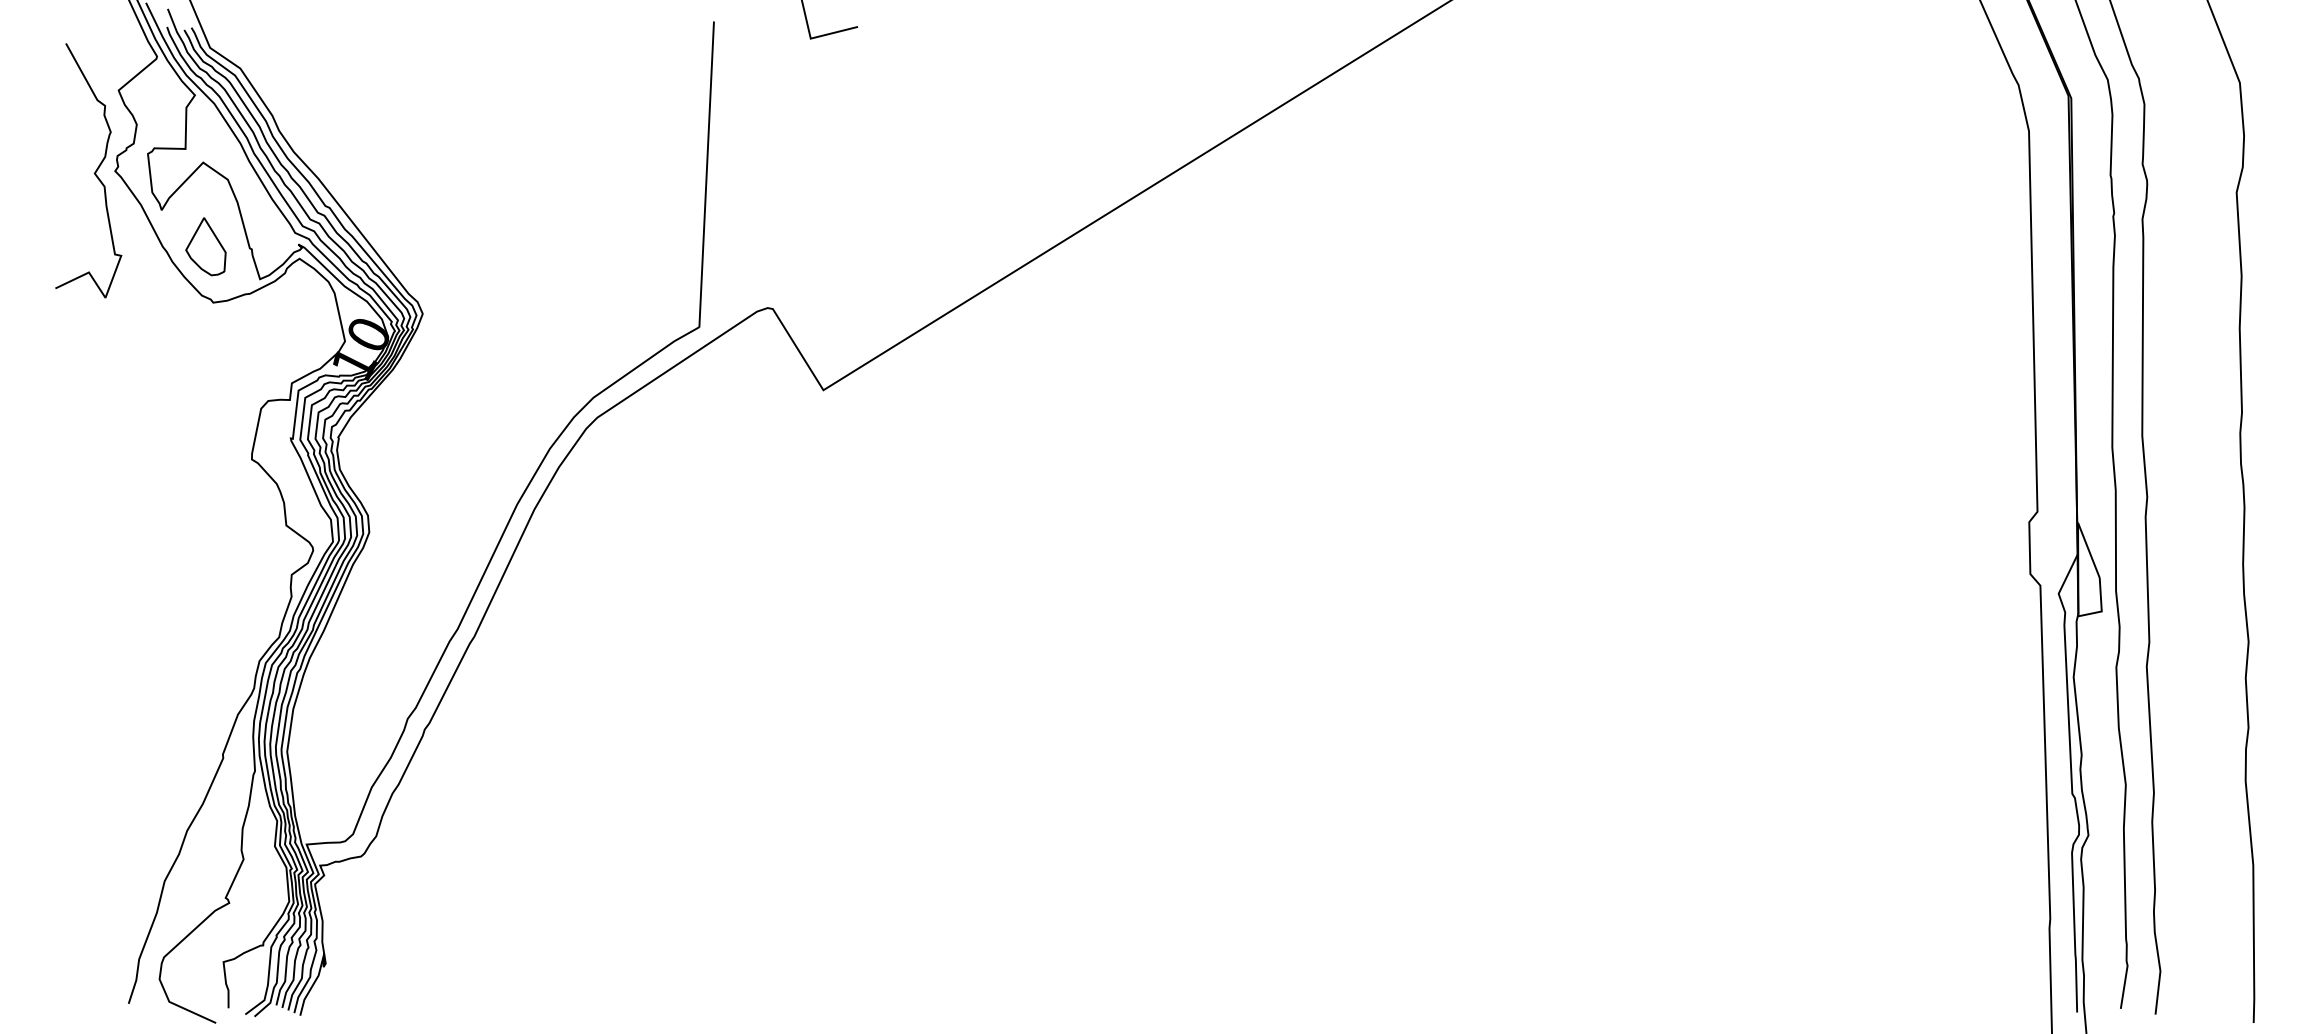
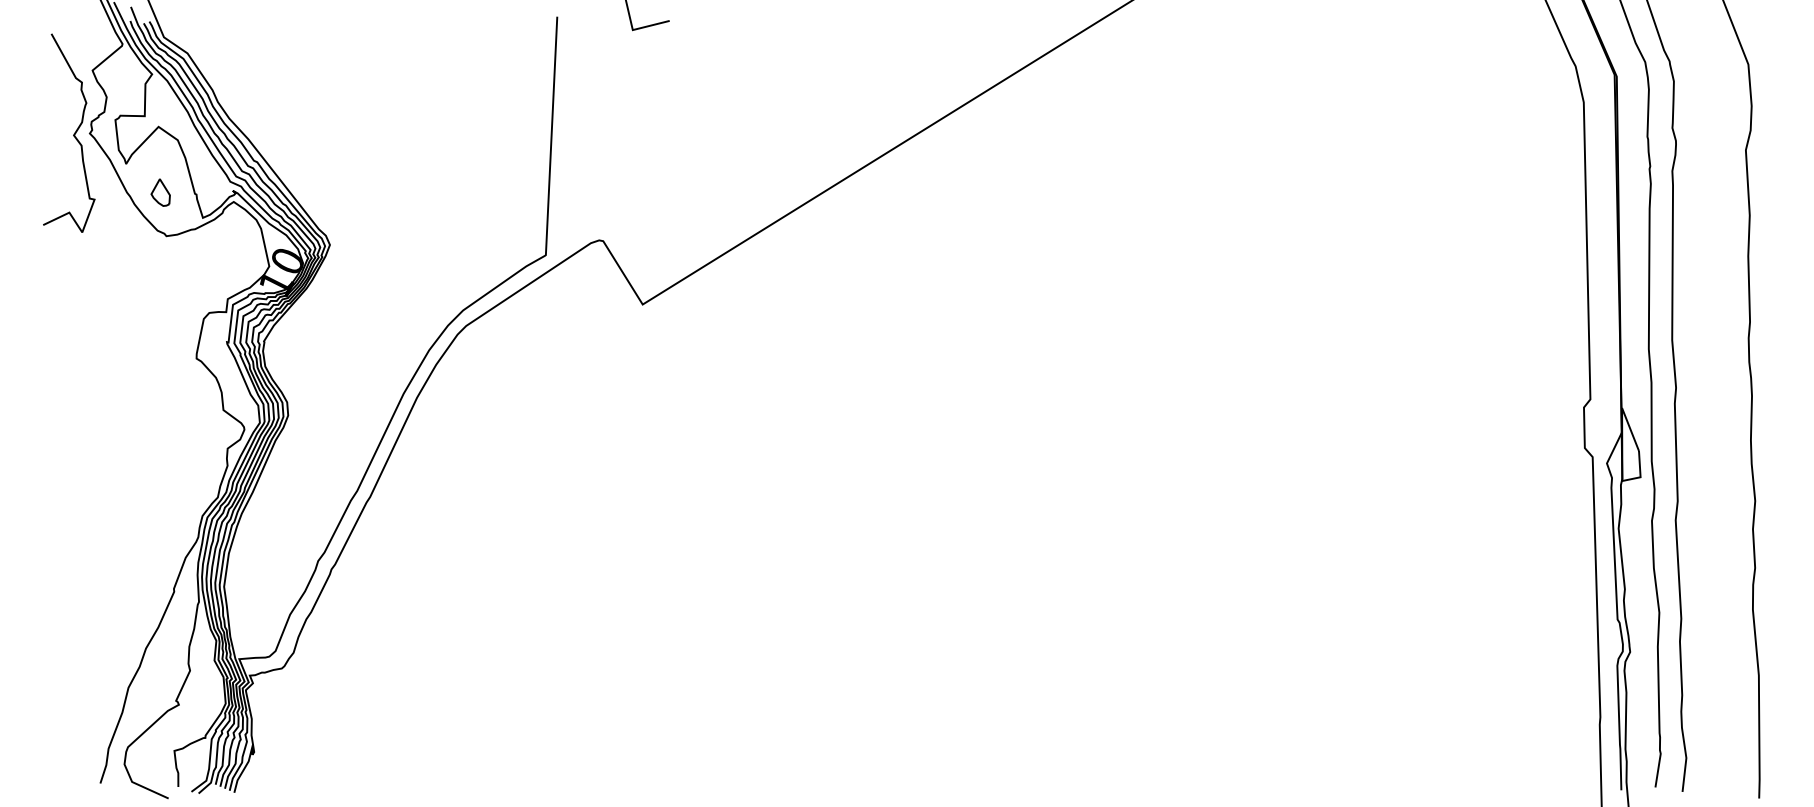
part: (205, 246) -> (160, 192), size x0.6

